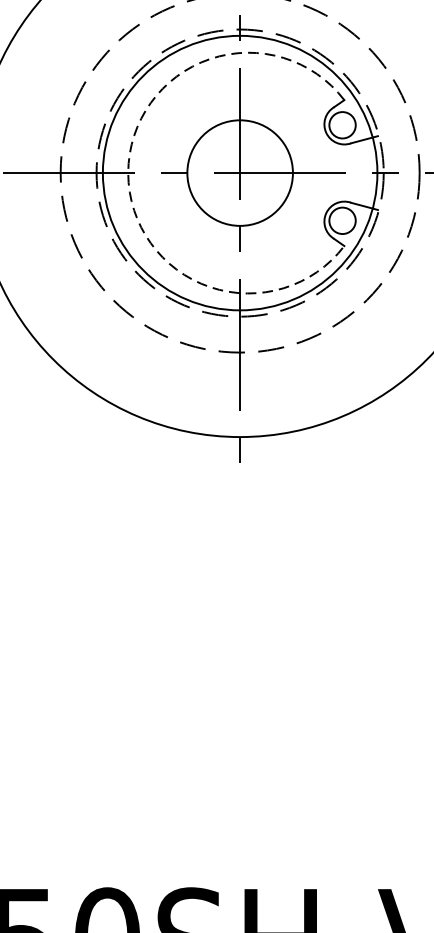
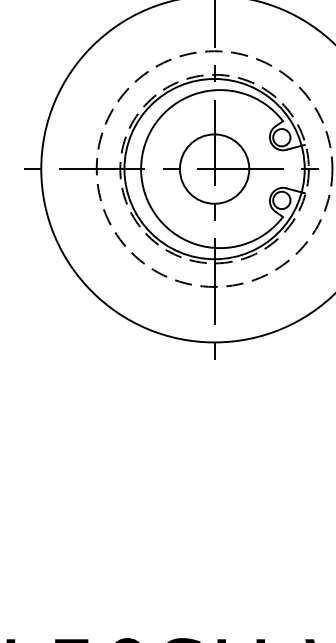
arc: (128, 173) -> (141, 169), dashed -> solid

